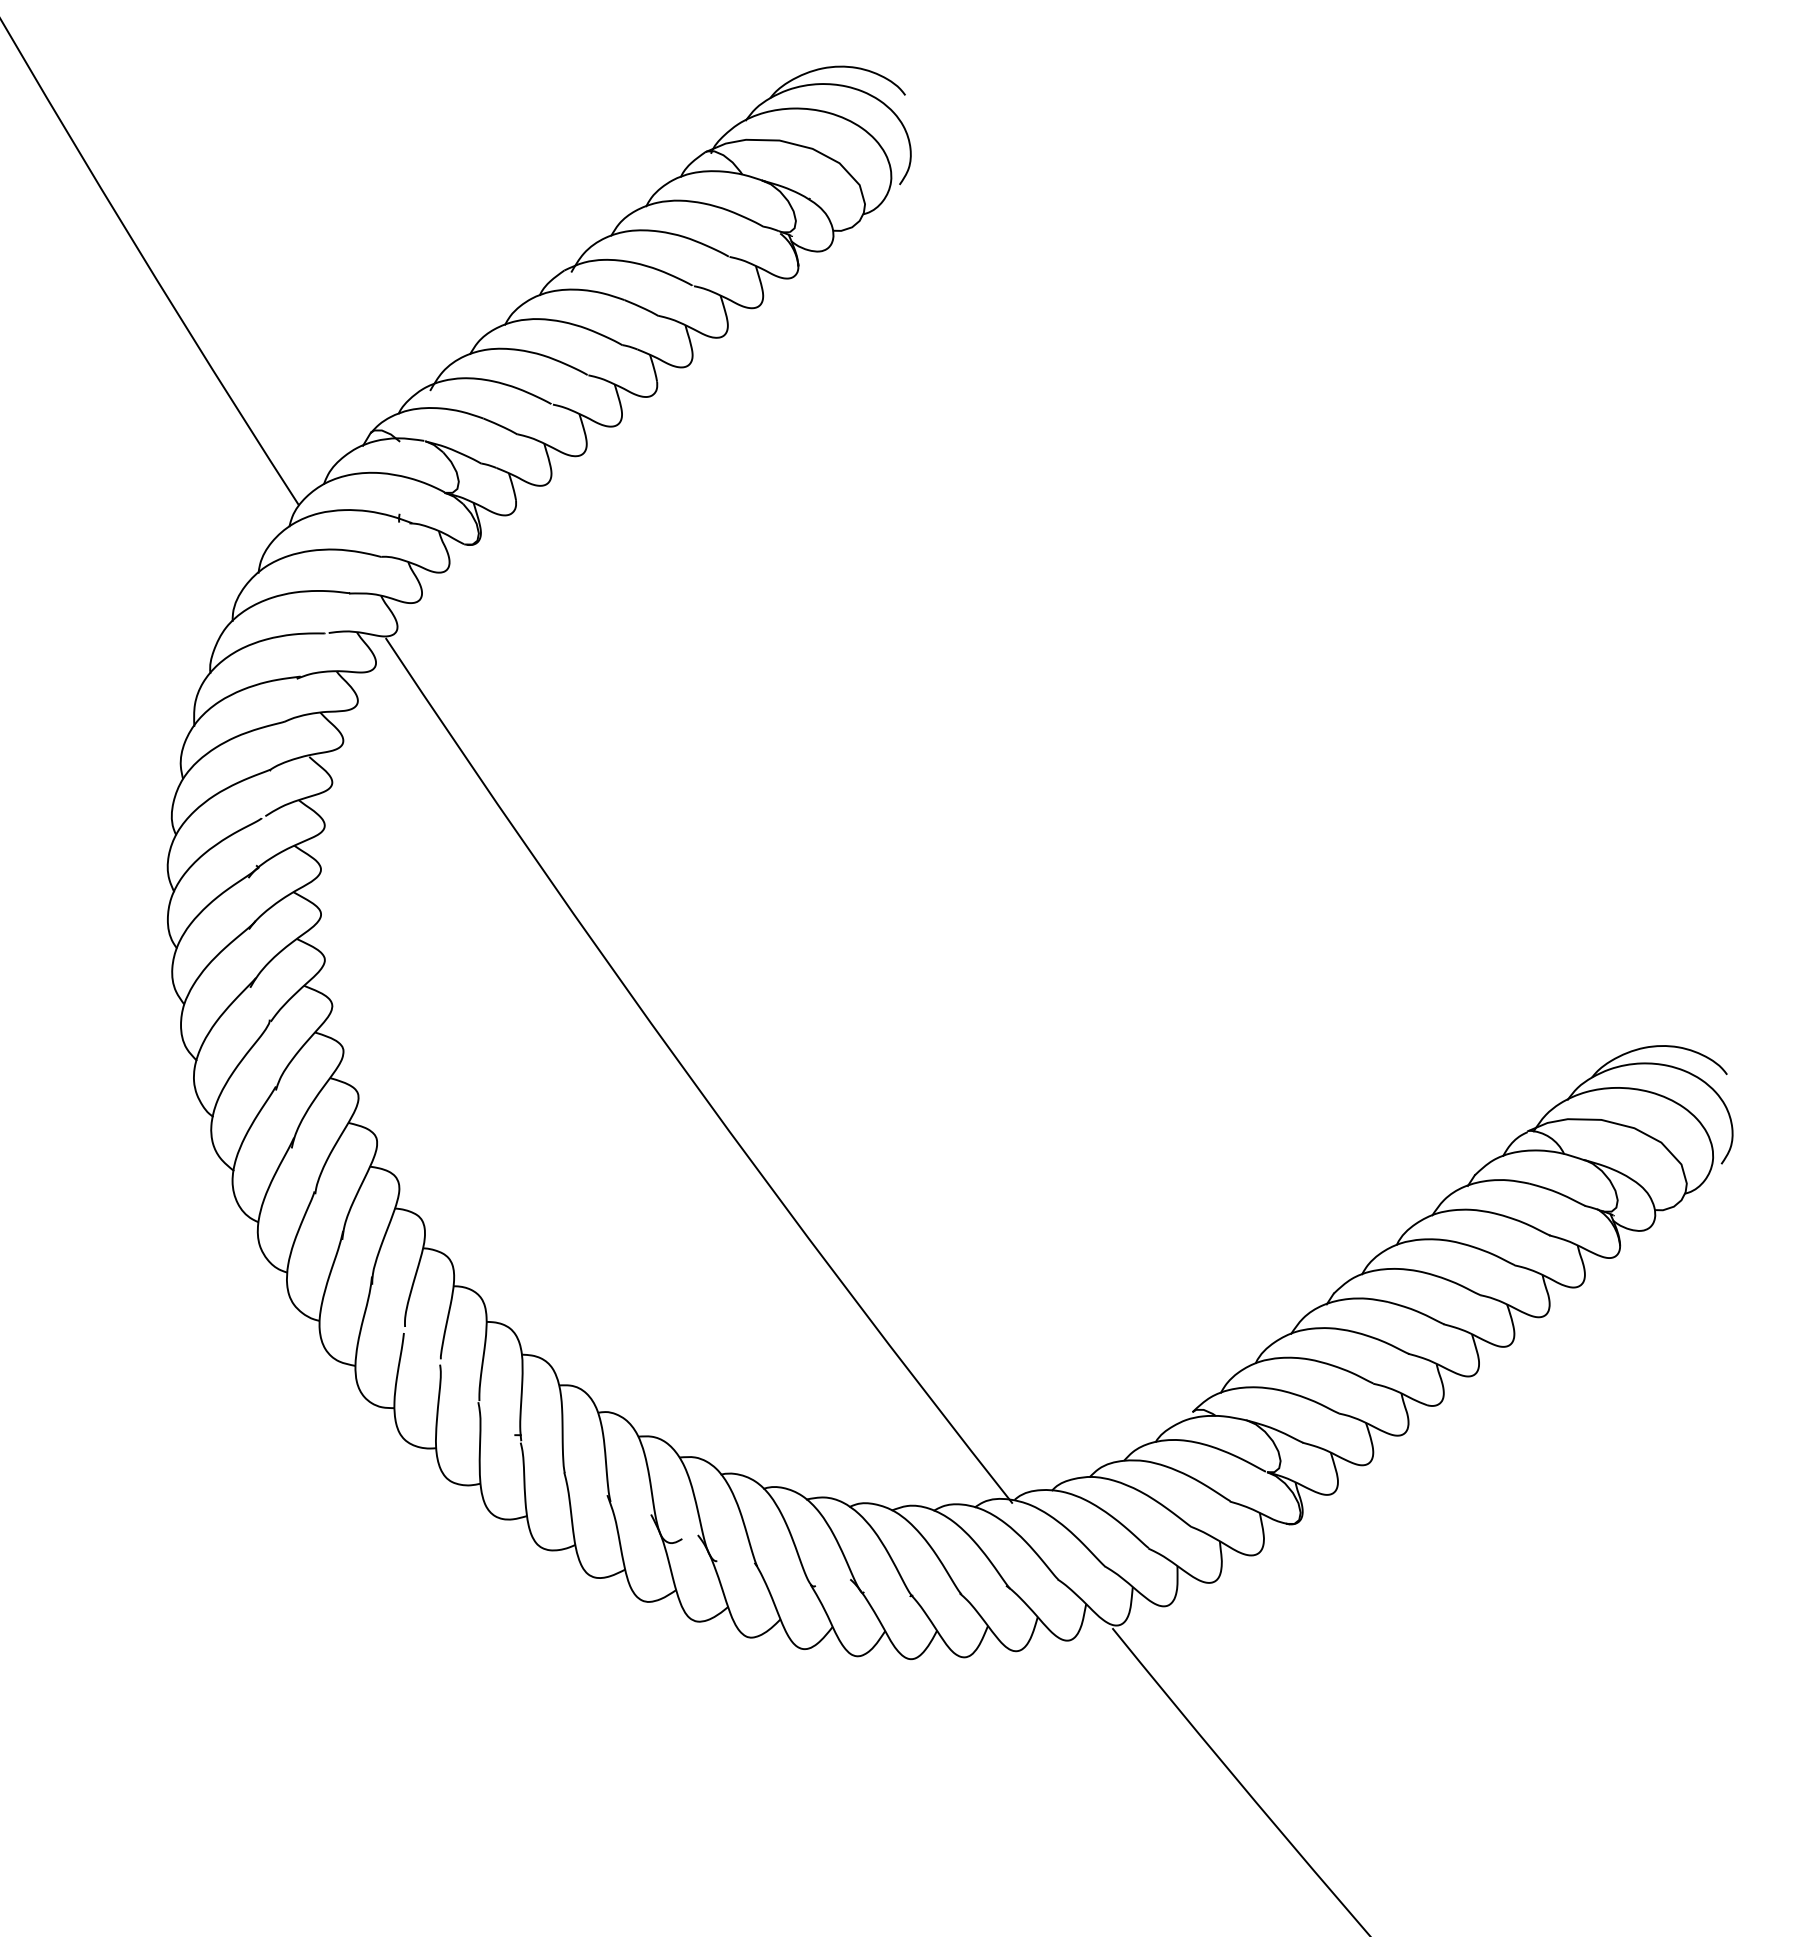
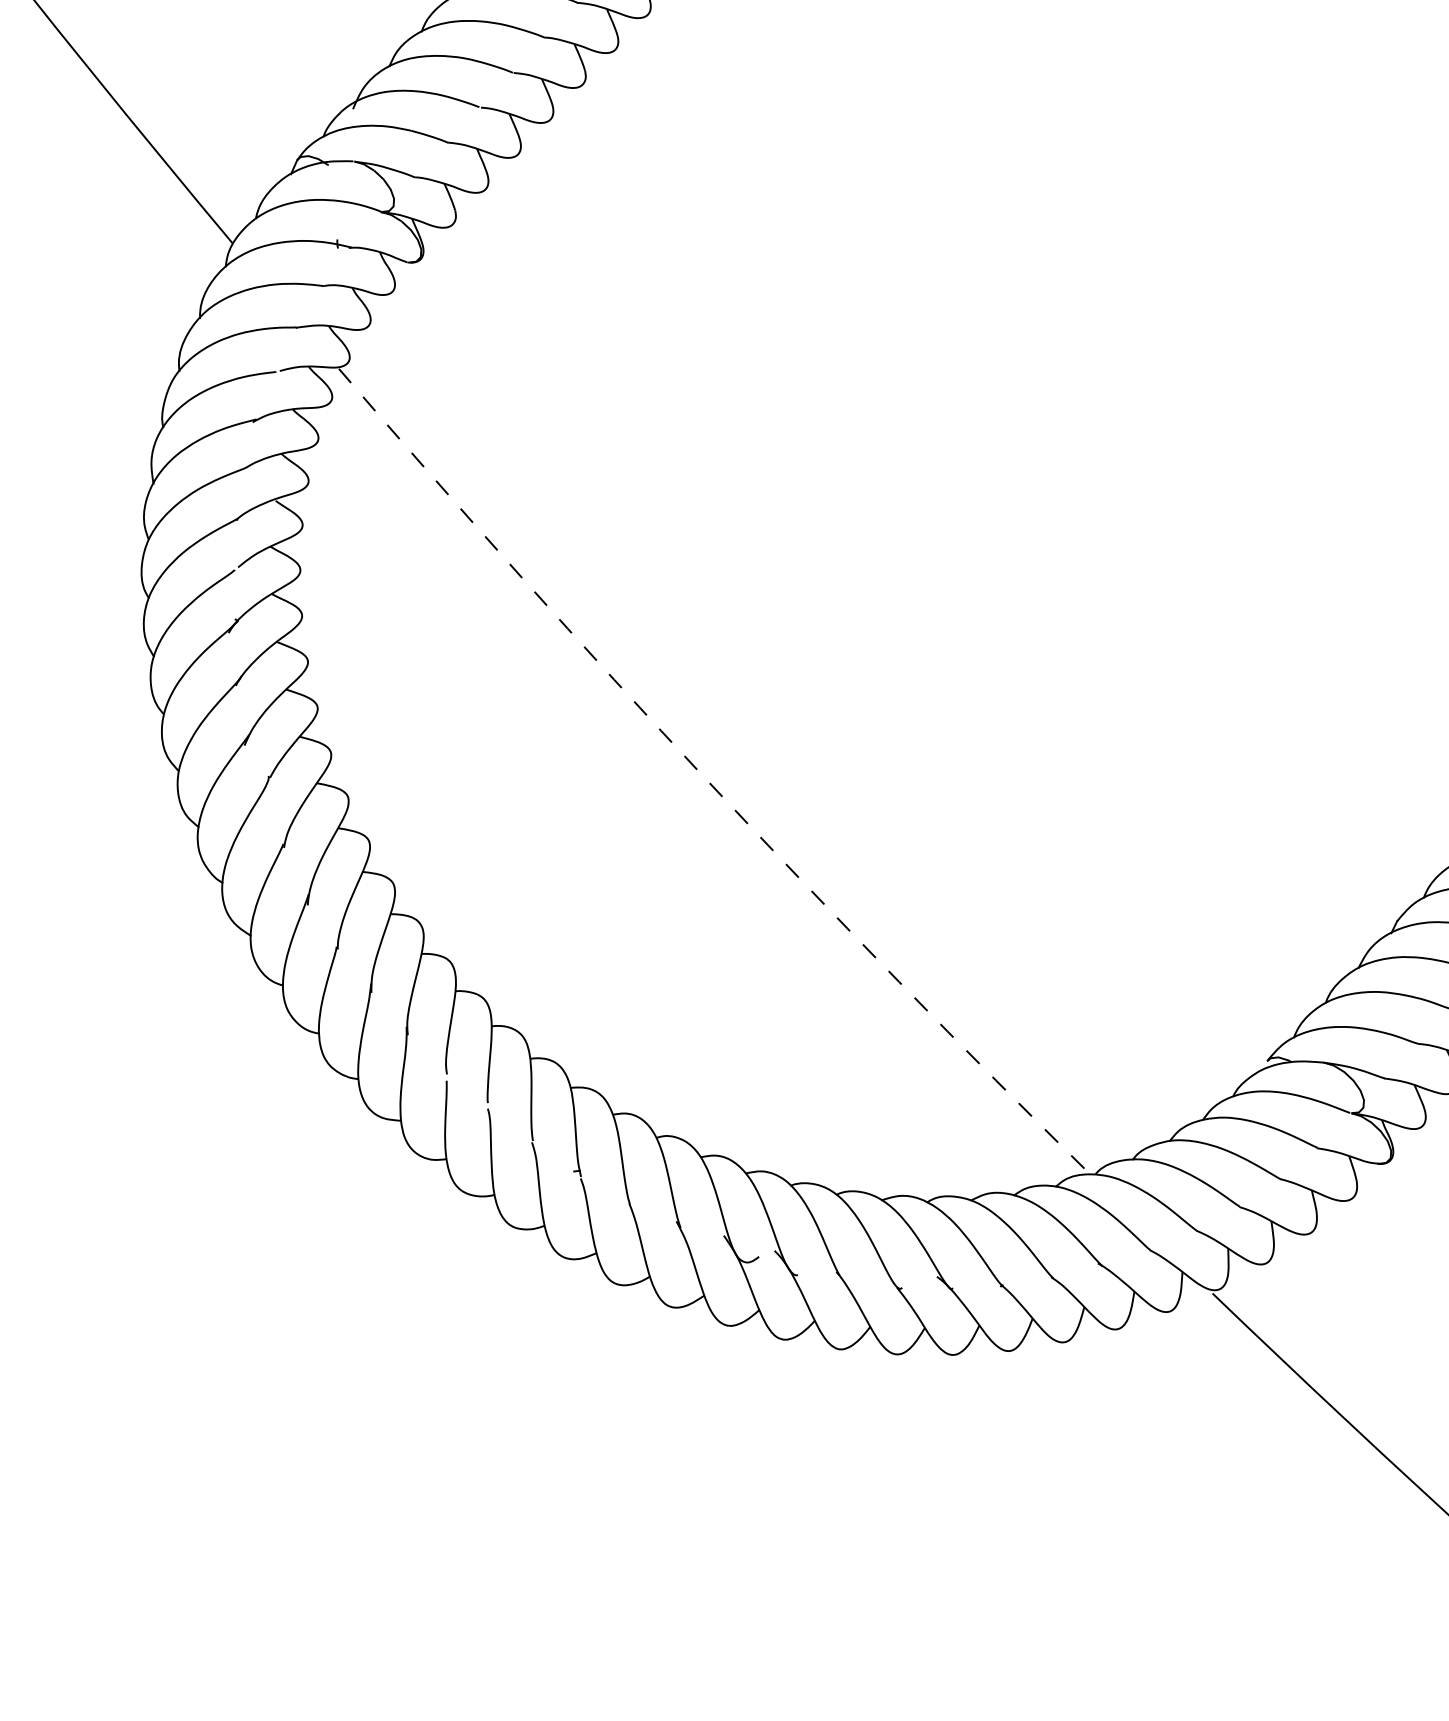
arc: (690, 1077) -> (708, 781), solid -> dashed

